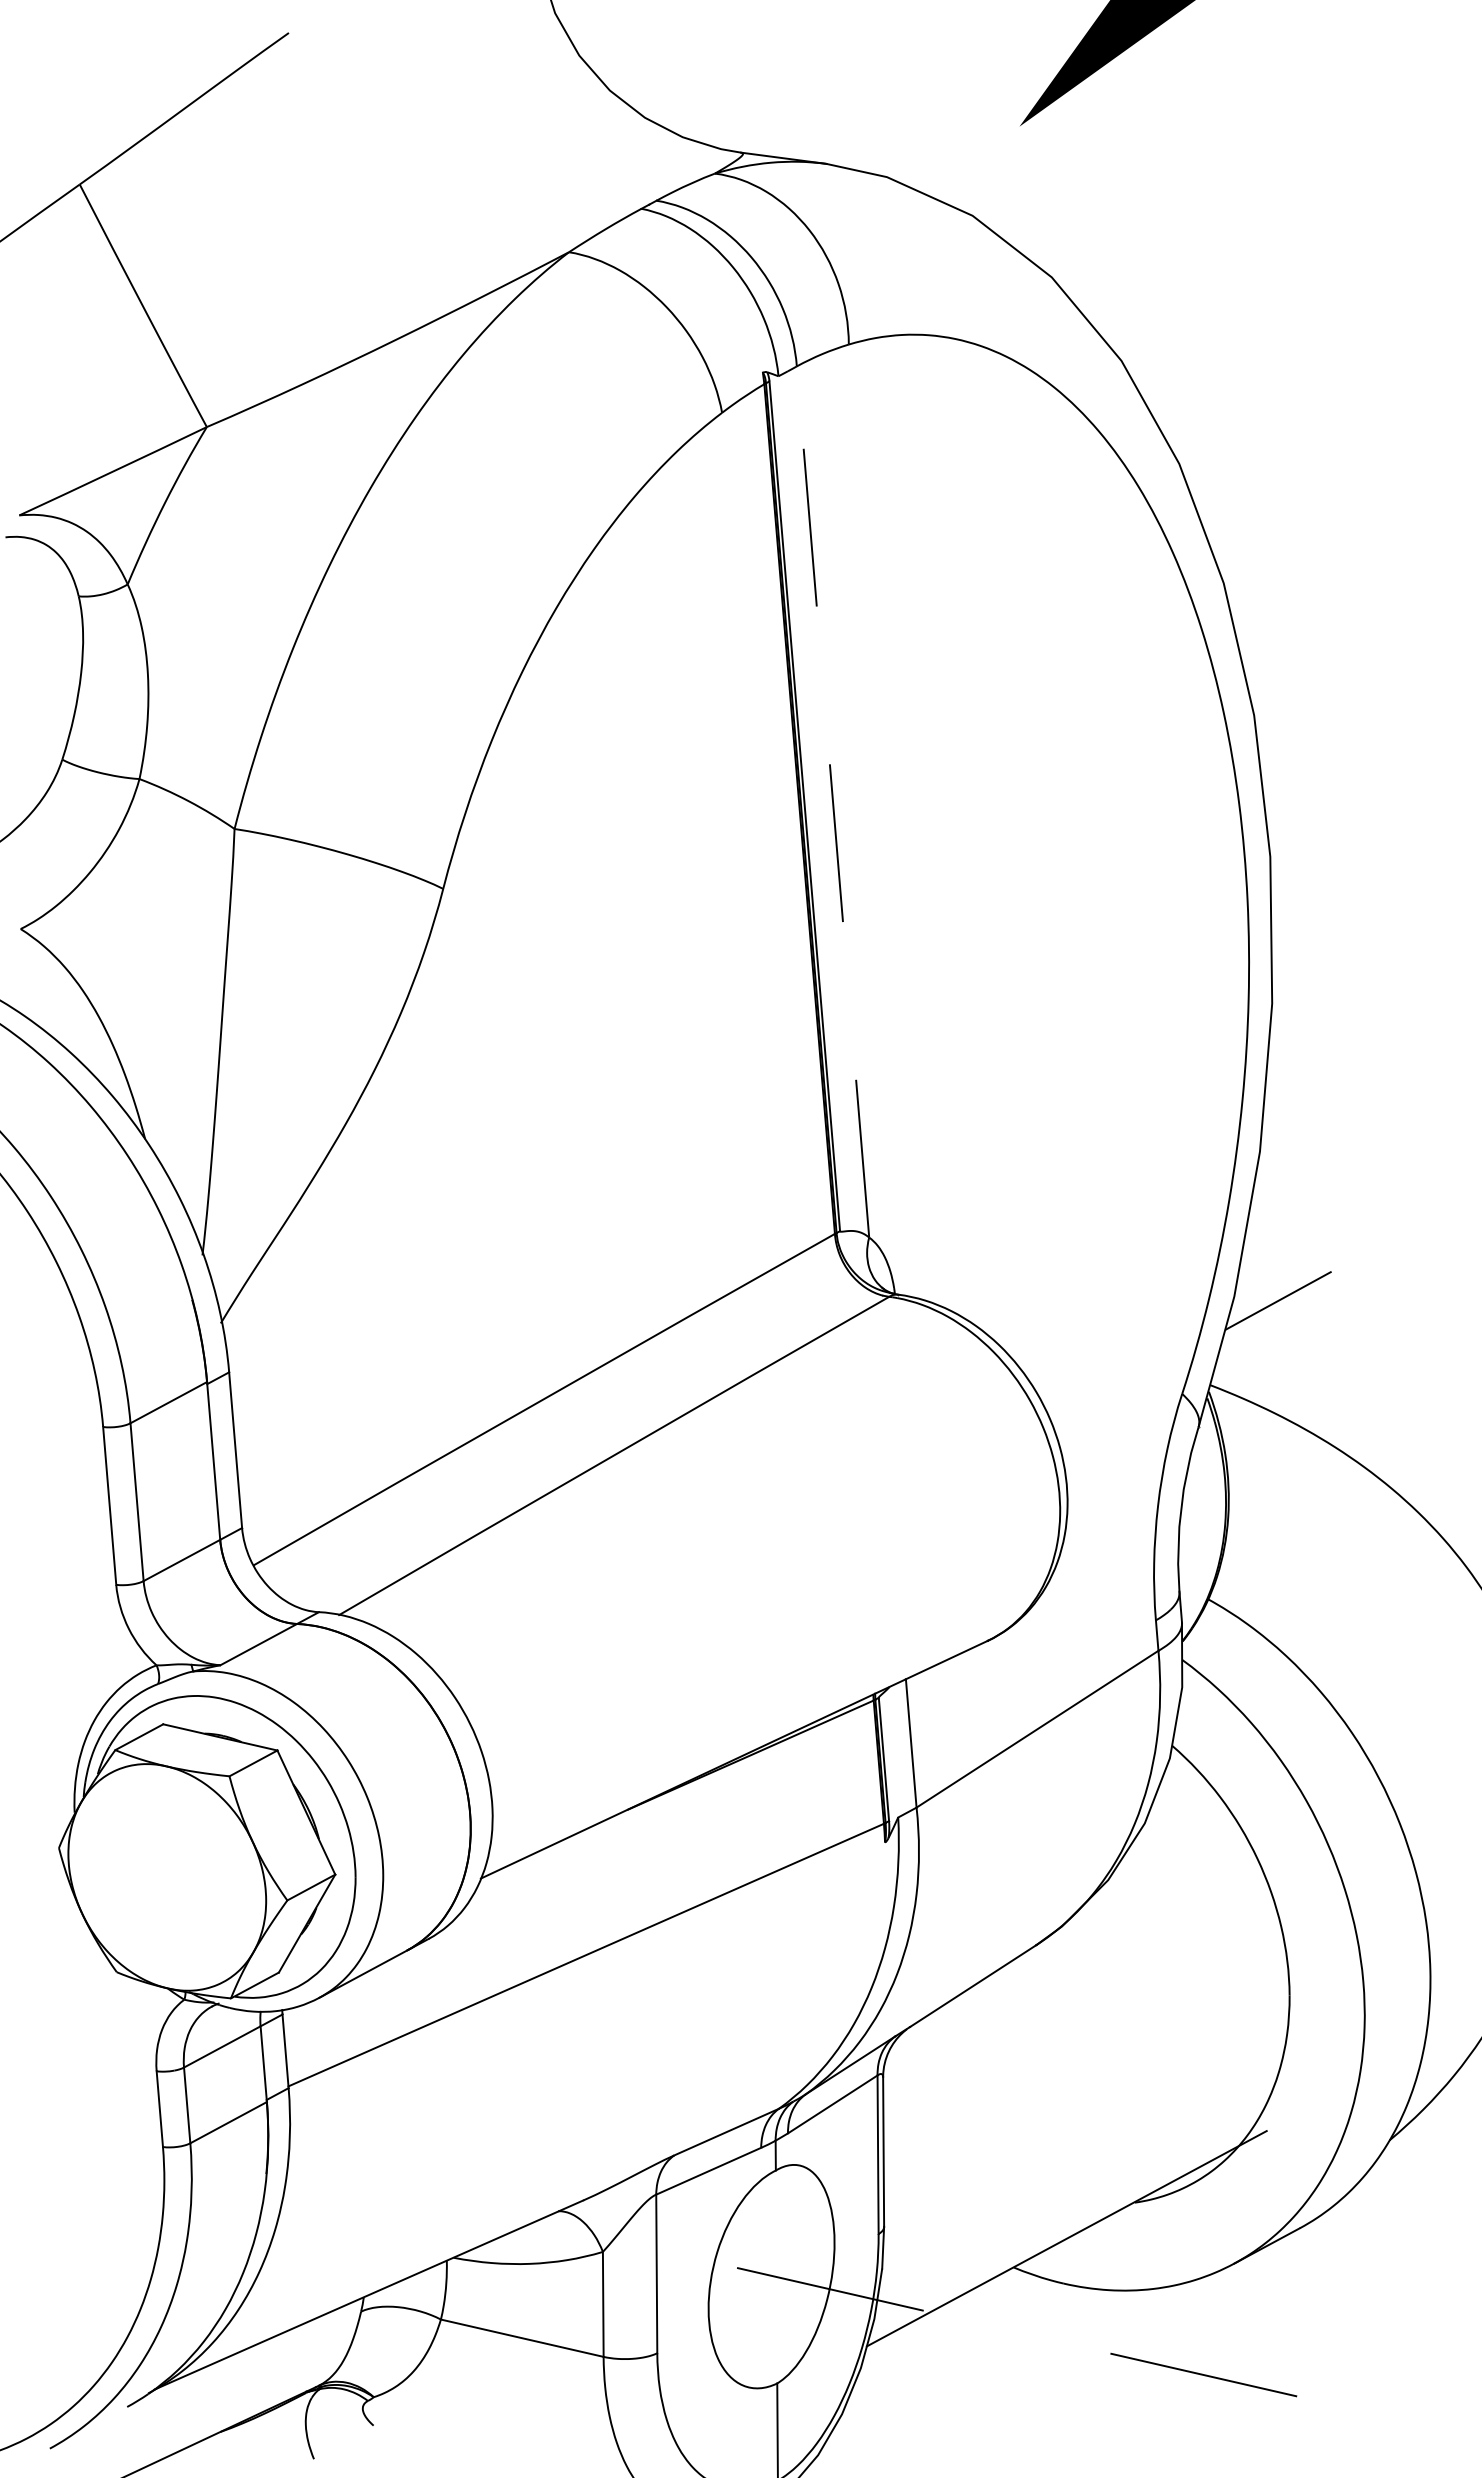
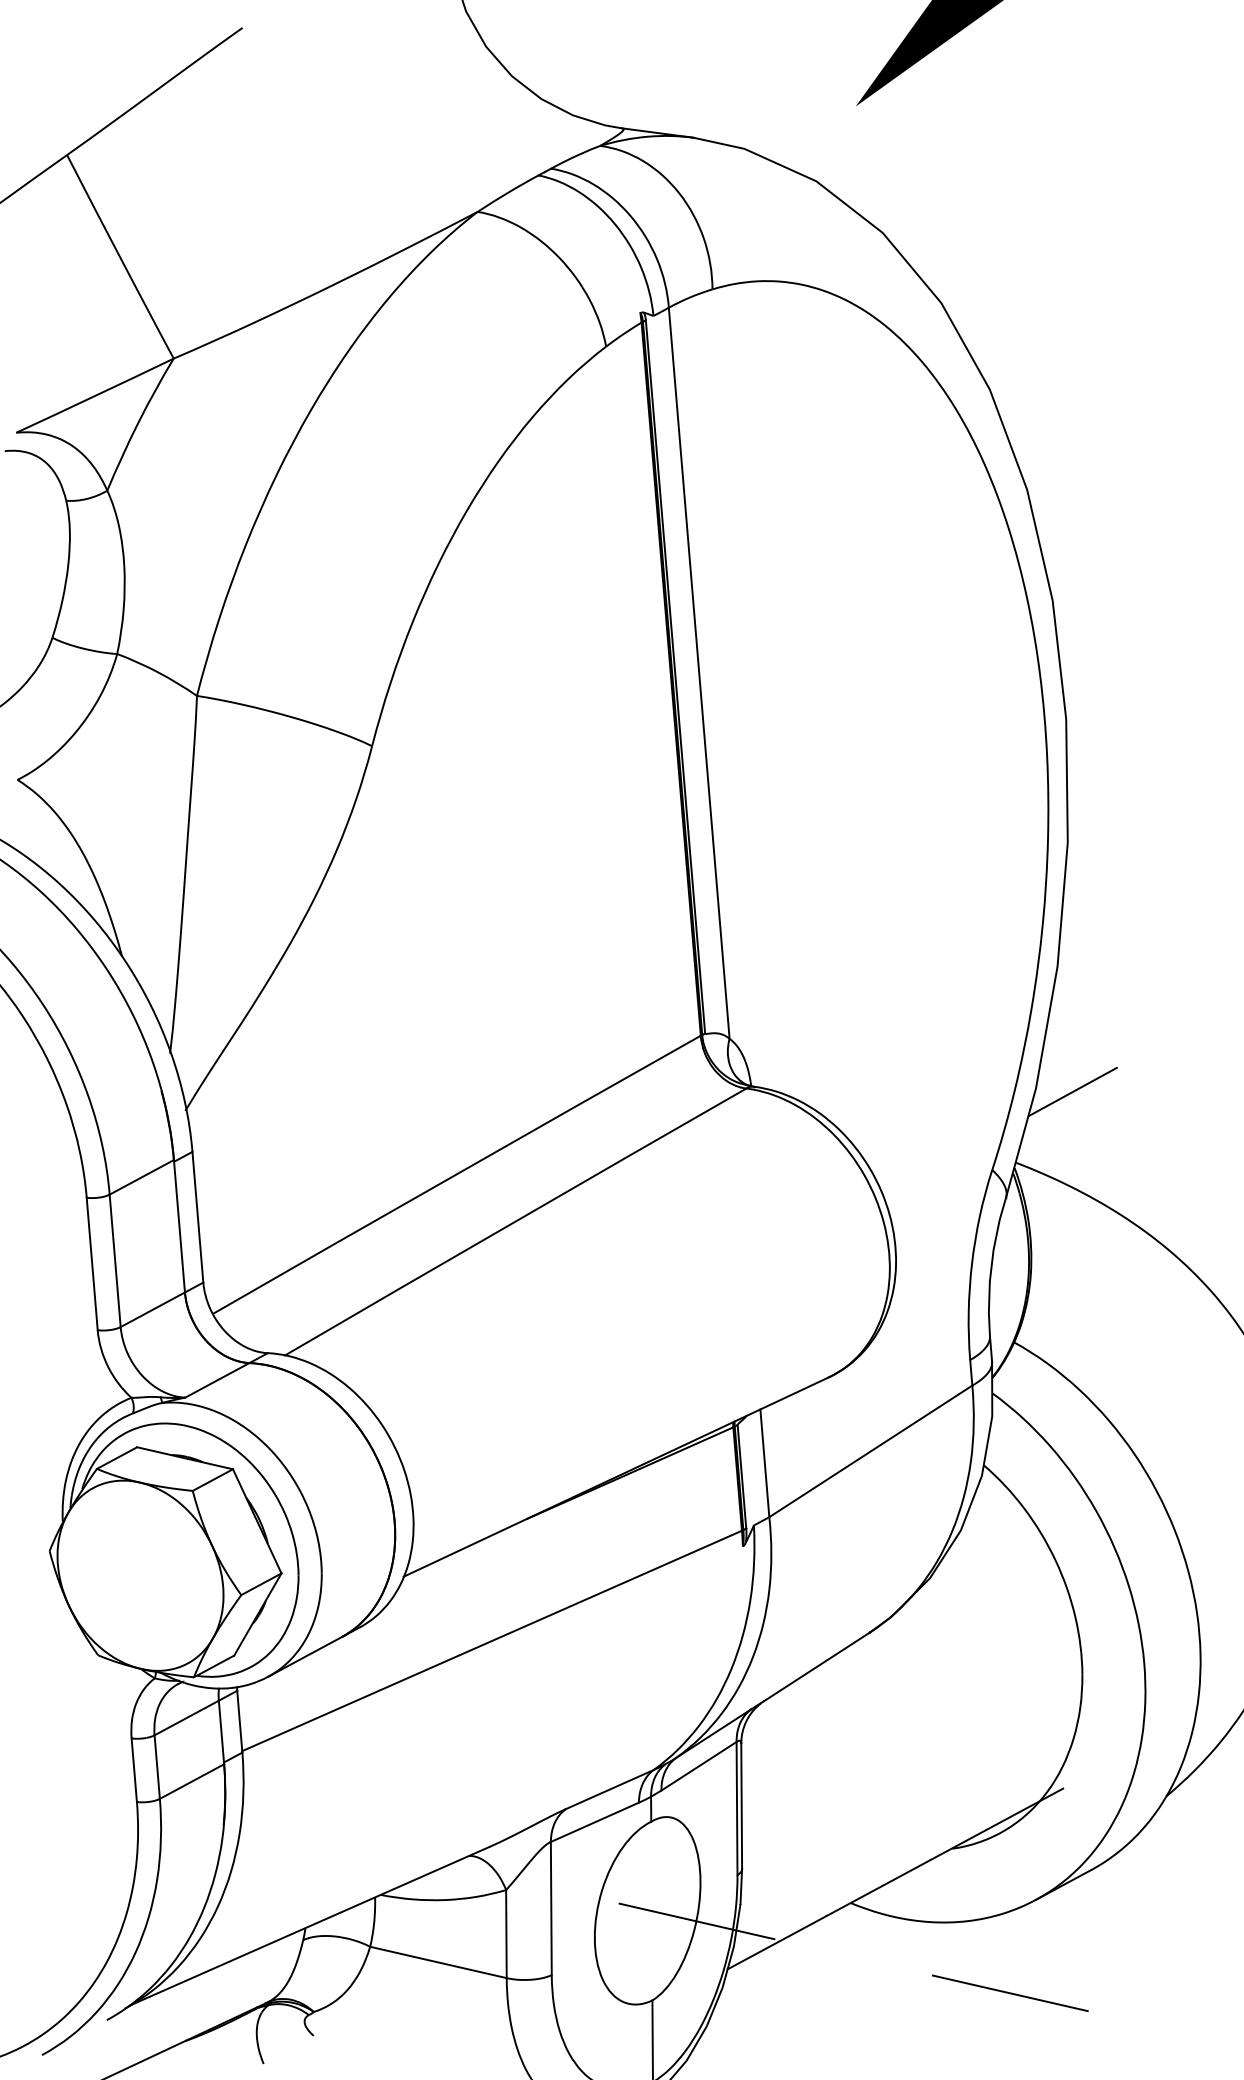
line: (832, 801) -> (698, 672), dashed -> solid

